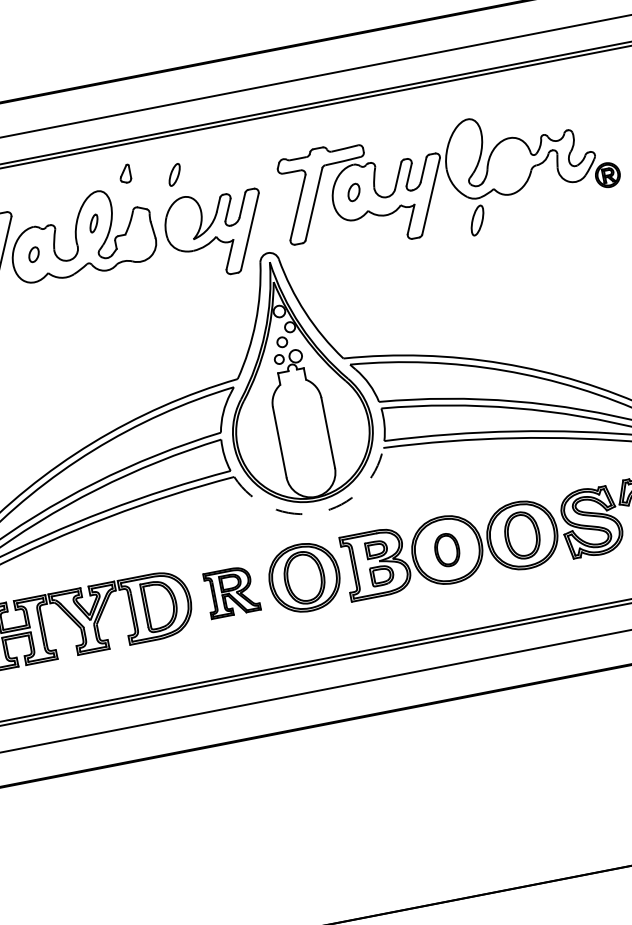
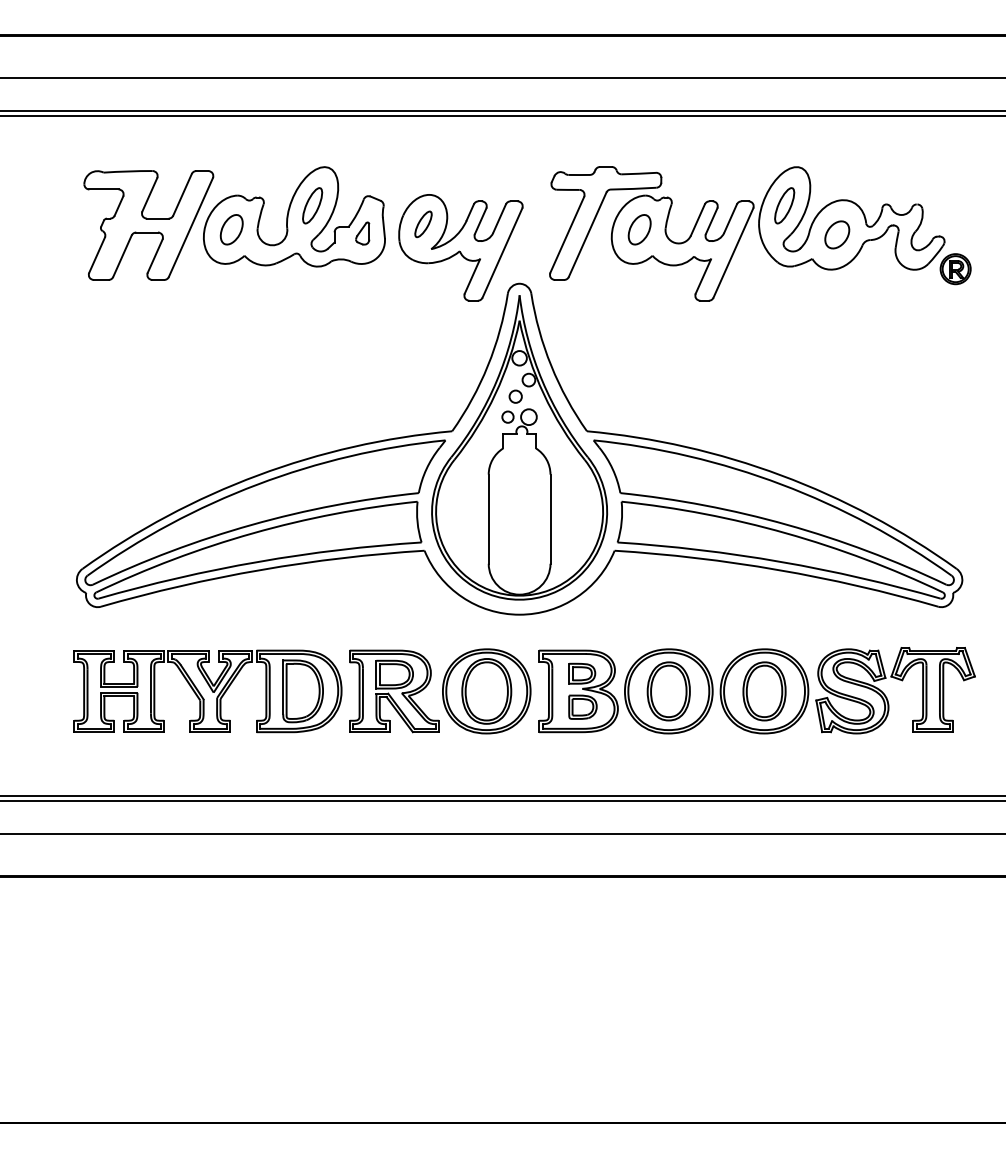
part: (509, 165) -> (837, 234), added
part: (124, 174) -> (362, 233), moved
part: (174, 174) -> (423, 224), moved
part: (353, 192) -> (639, 229), size x1.43
part: (477, 220) -> (784, 205), moved
part: (93, 223) -> (312, 205), size x1.67
part: (33, 254) -> (231, 229), size x1.67
arc: (318, 512) -> (519, 614), dashed -> solid
part: (447, 550) -> (668, 691), size x1.43
part: (232, 591) -> (394, 691), size x1.43

